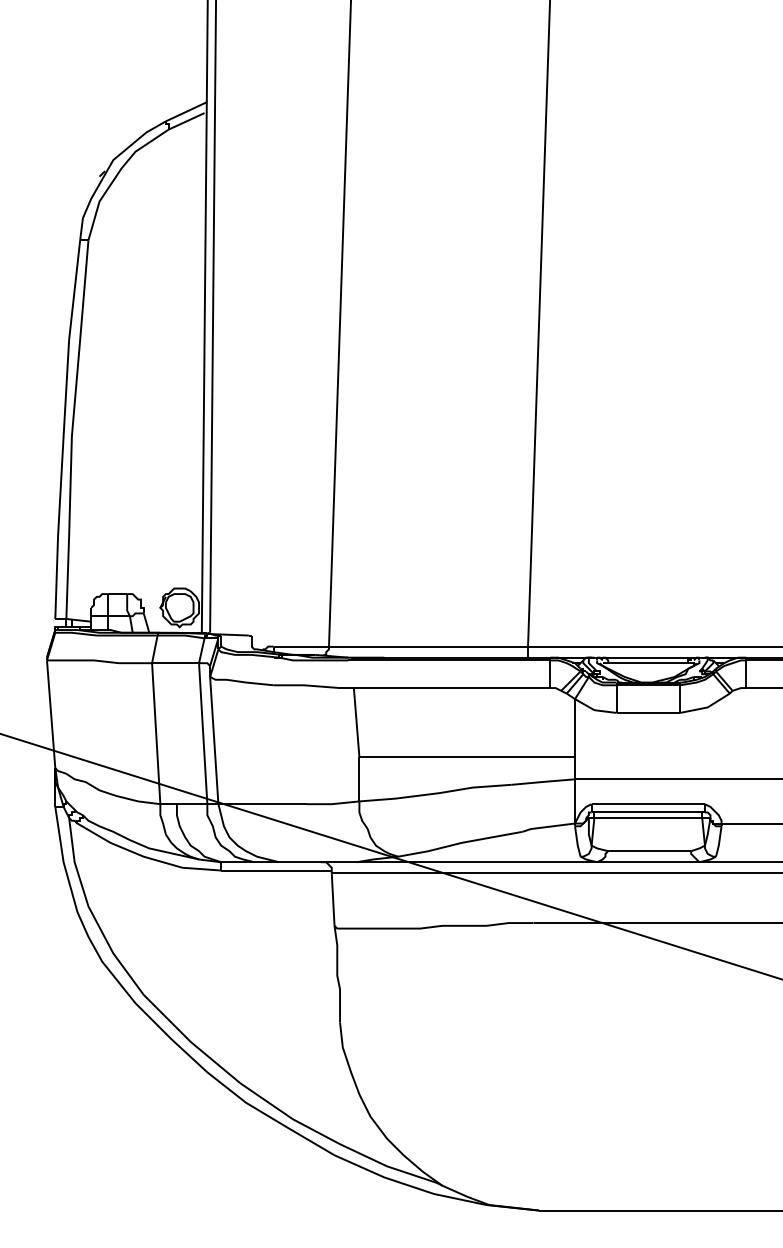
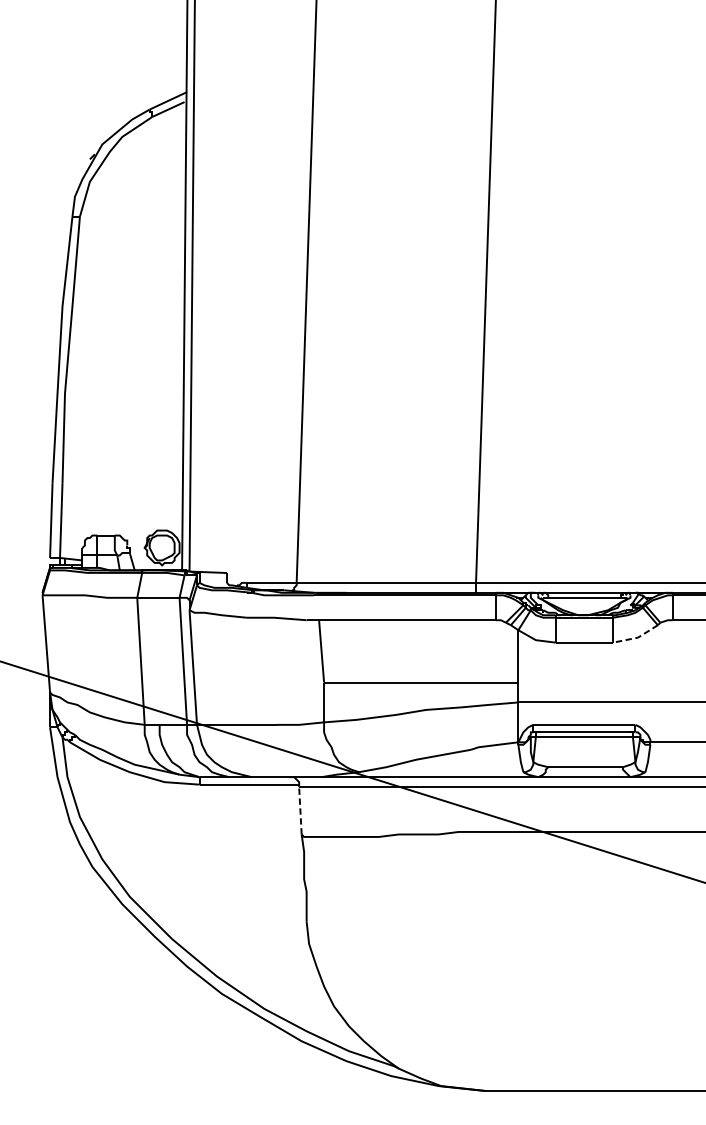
line: (706, 707) -> (636, 637), solid -> dashed
line: (333, 899) -> (300, 810), solid -> dashed

